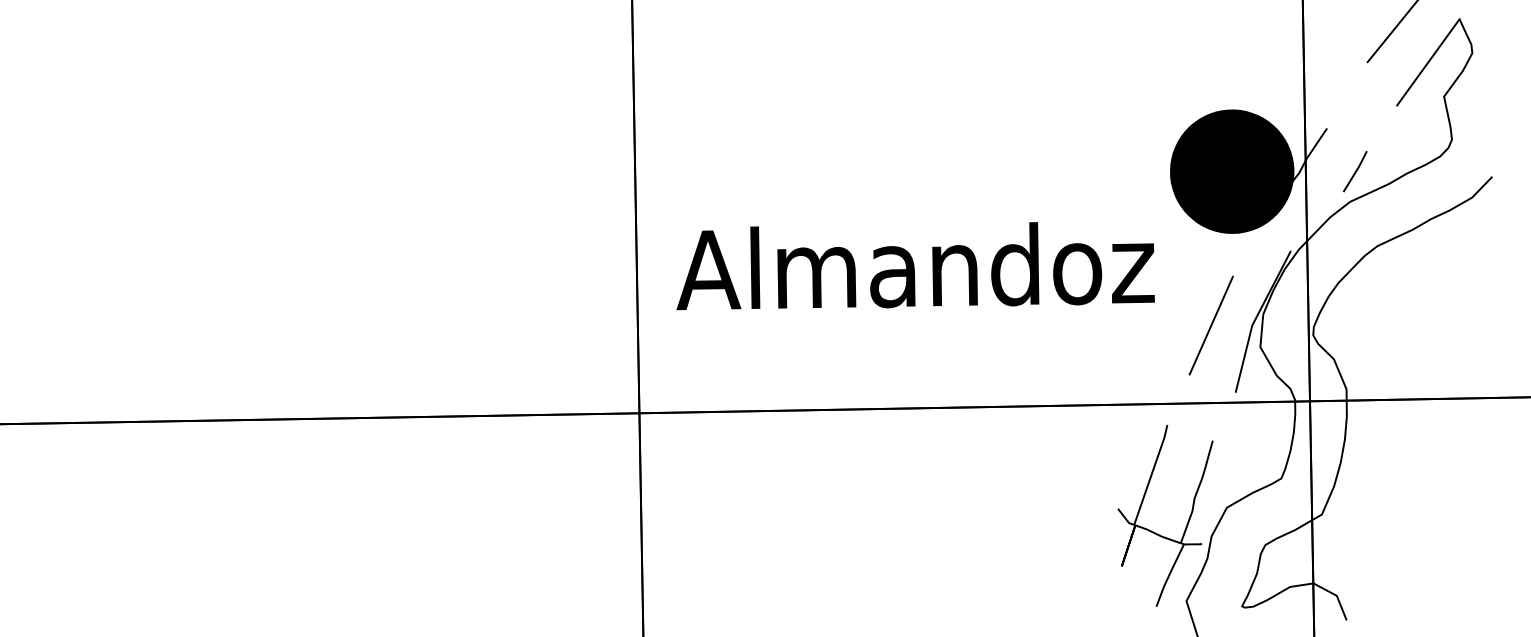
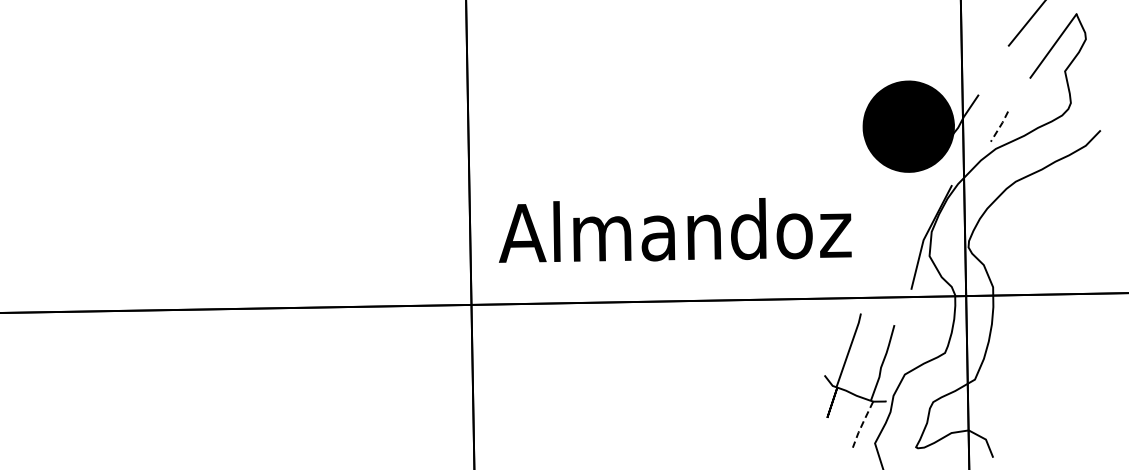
line: (1356, 171) -> (1000, 126), solid -> dashed
text: (915, 266) -> (675, 230), moved
line: (1211, 325) -> (893, 240), removed
line: (1169, 575) -> (862, 424), solid -> dashed

